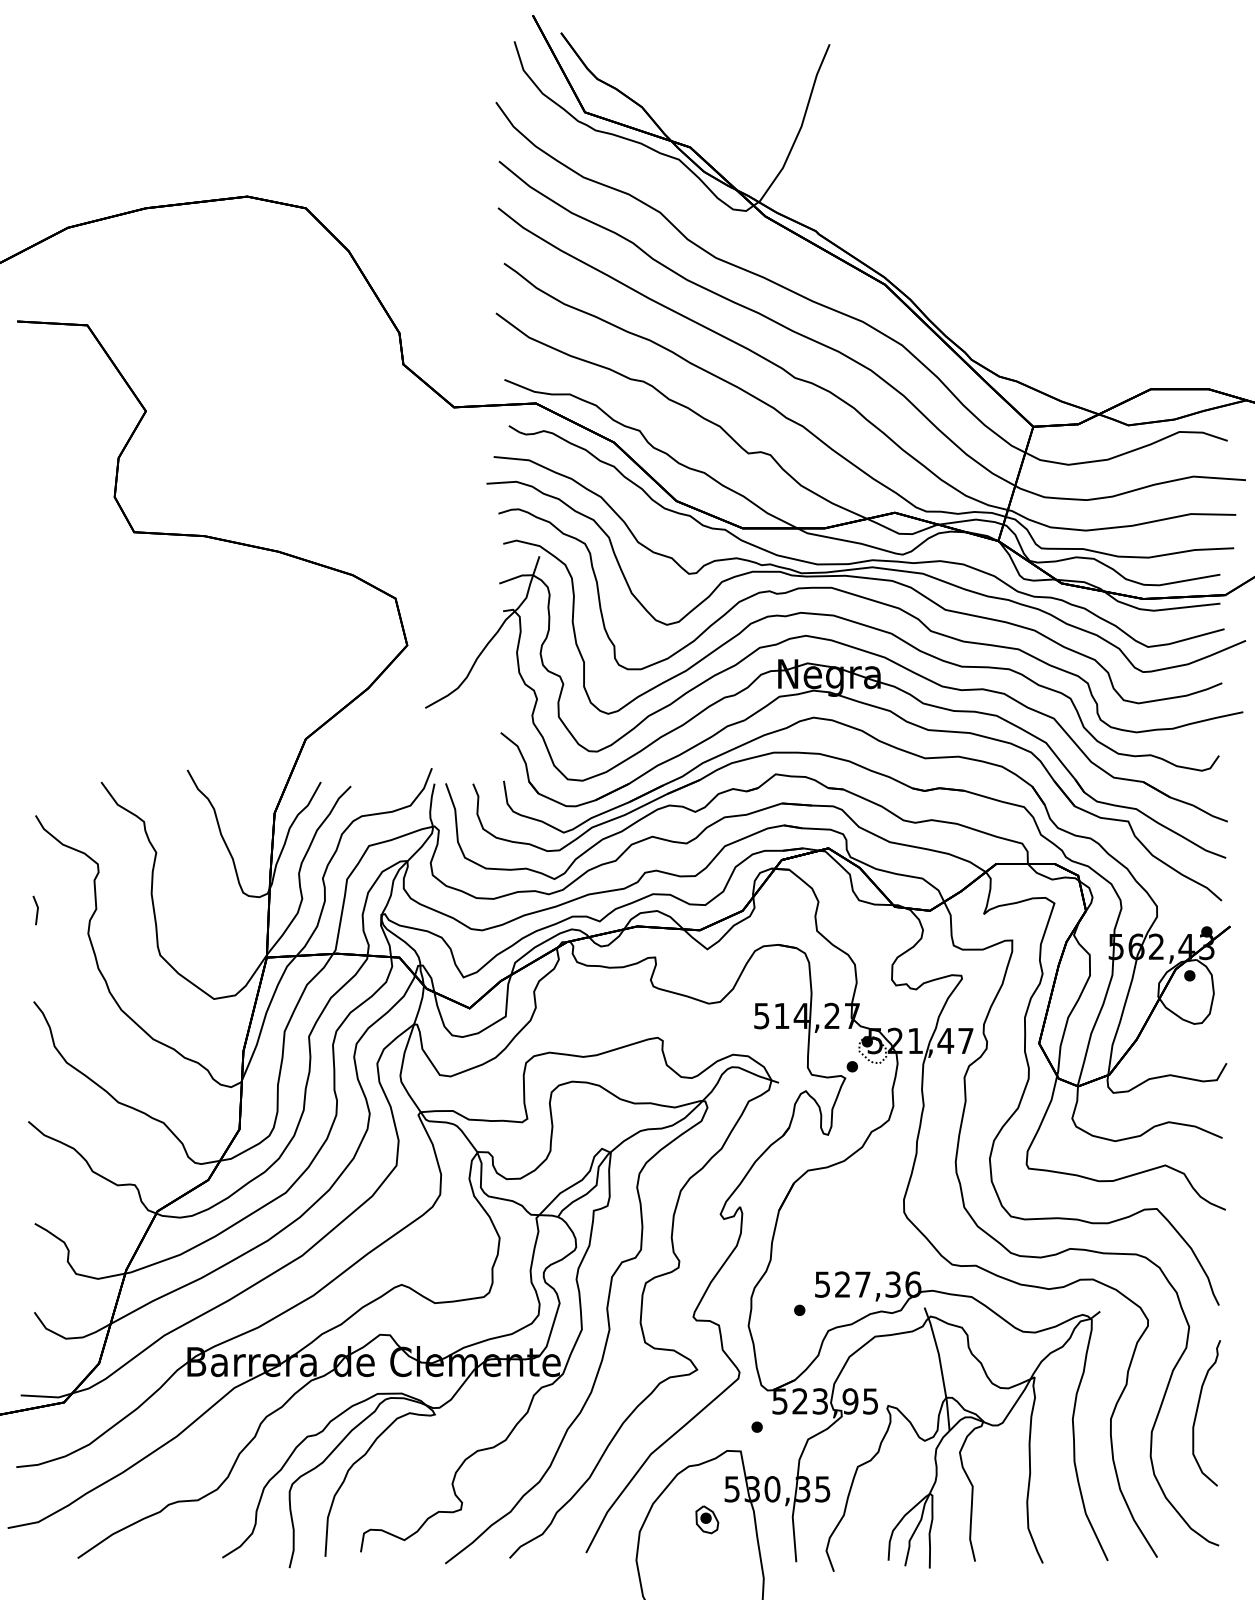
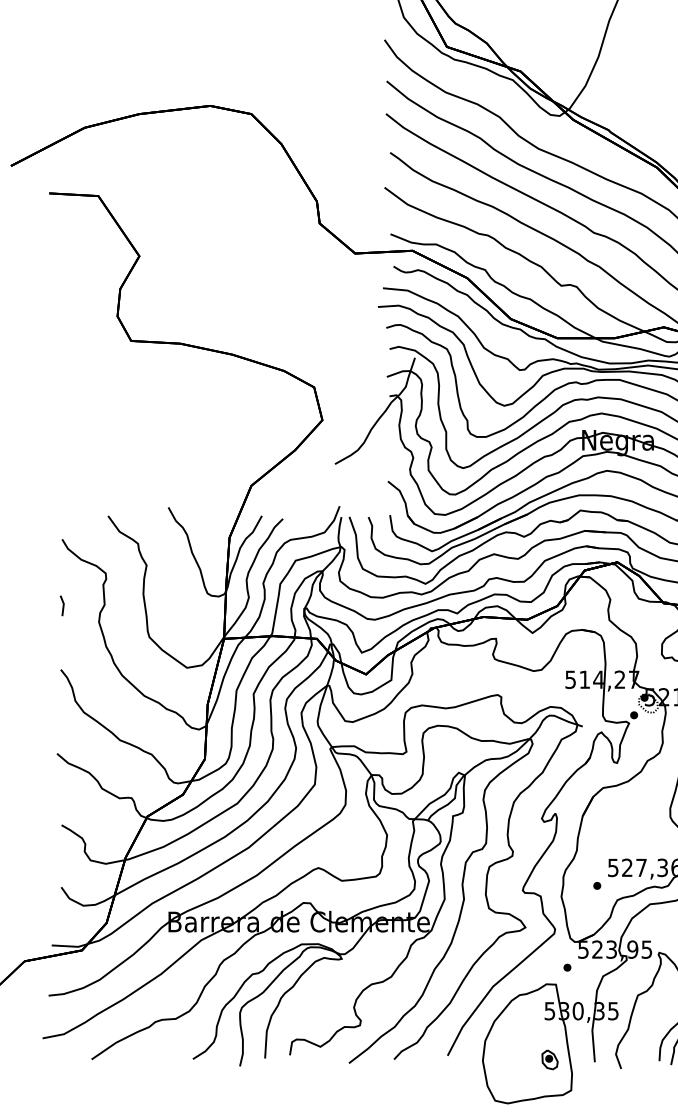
part: (707, 1519) -> (550, 1059), moved

